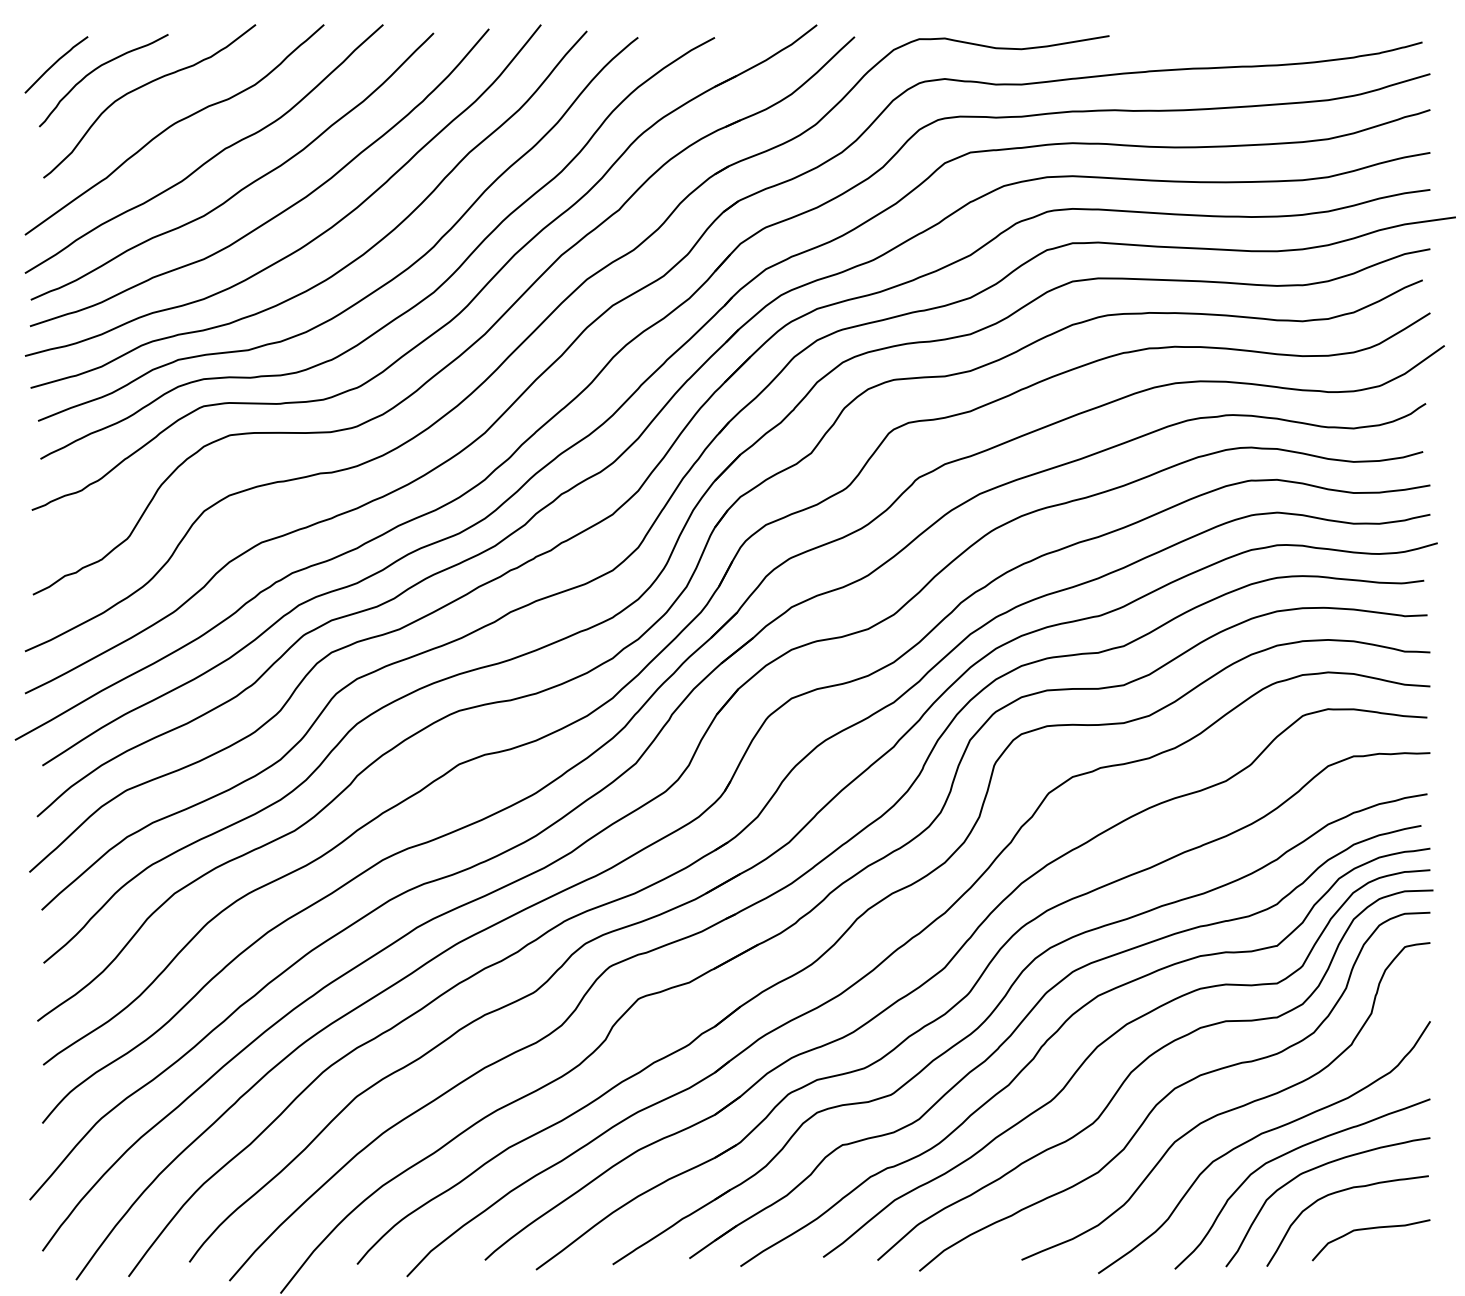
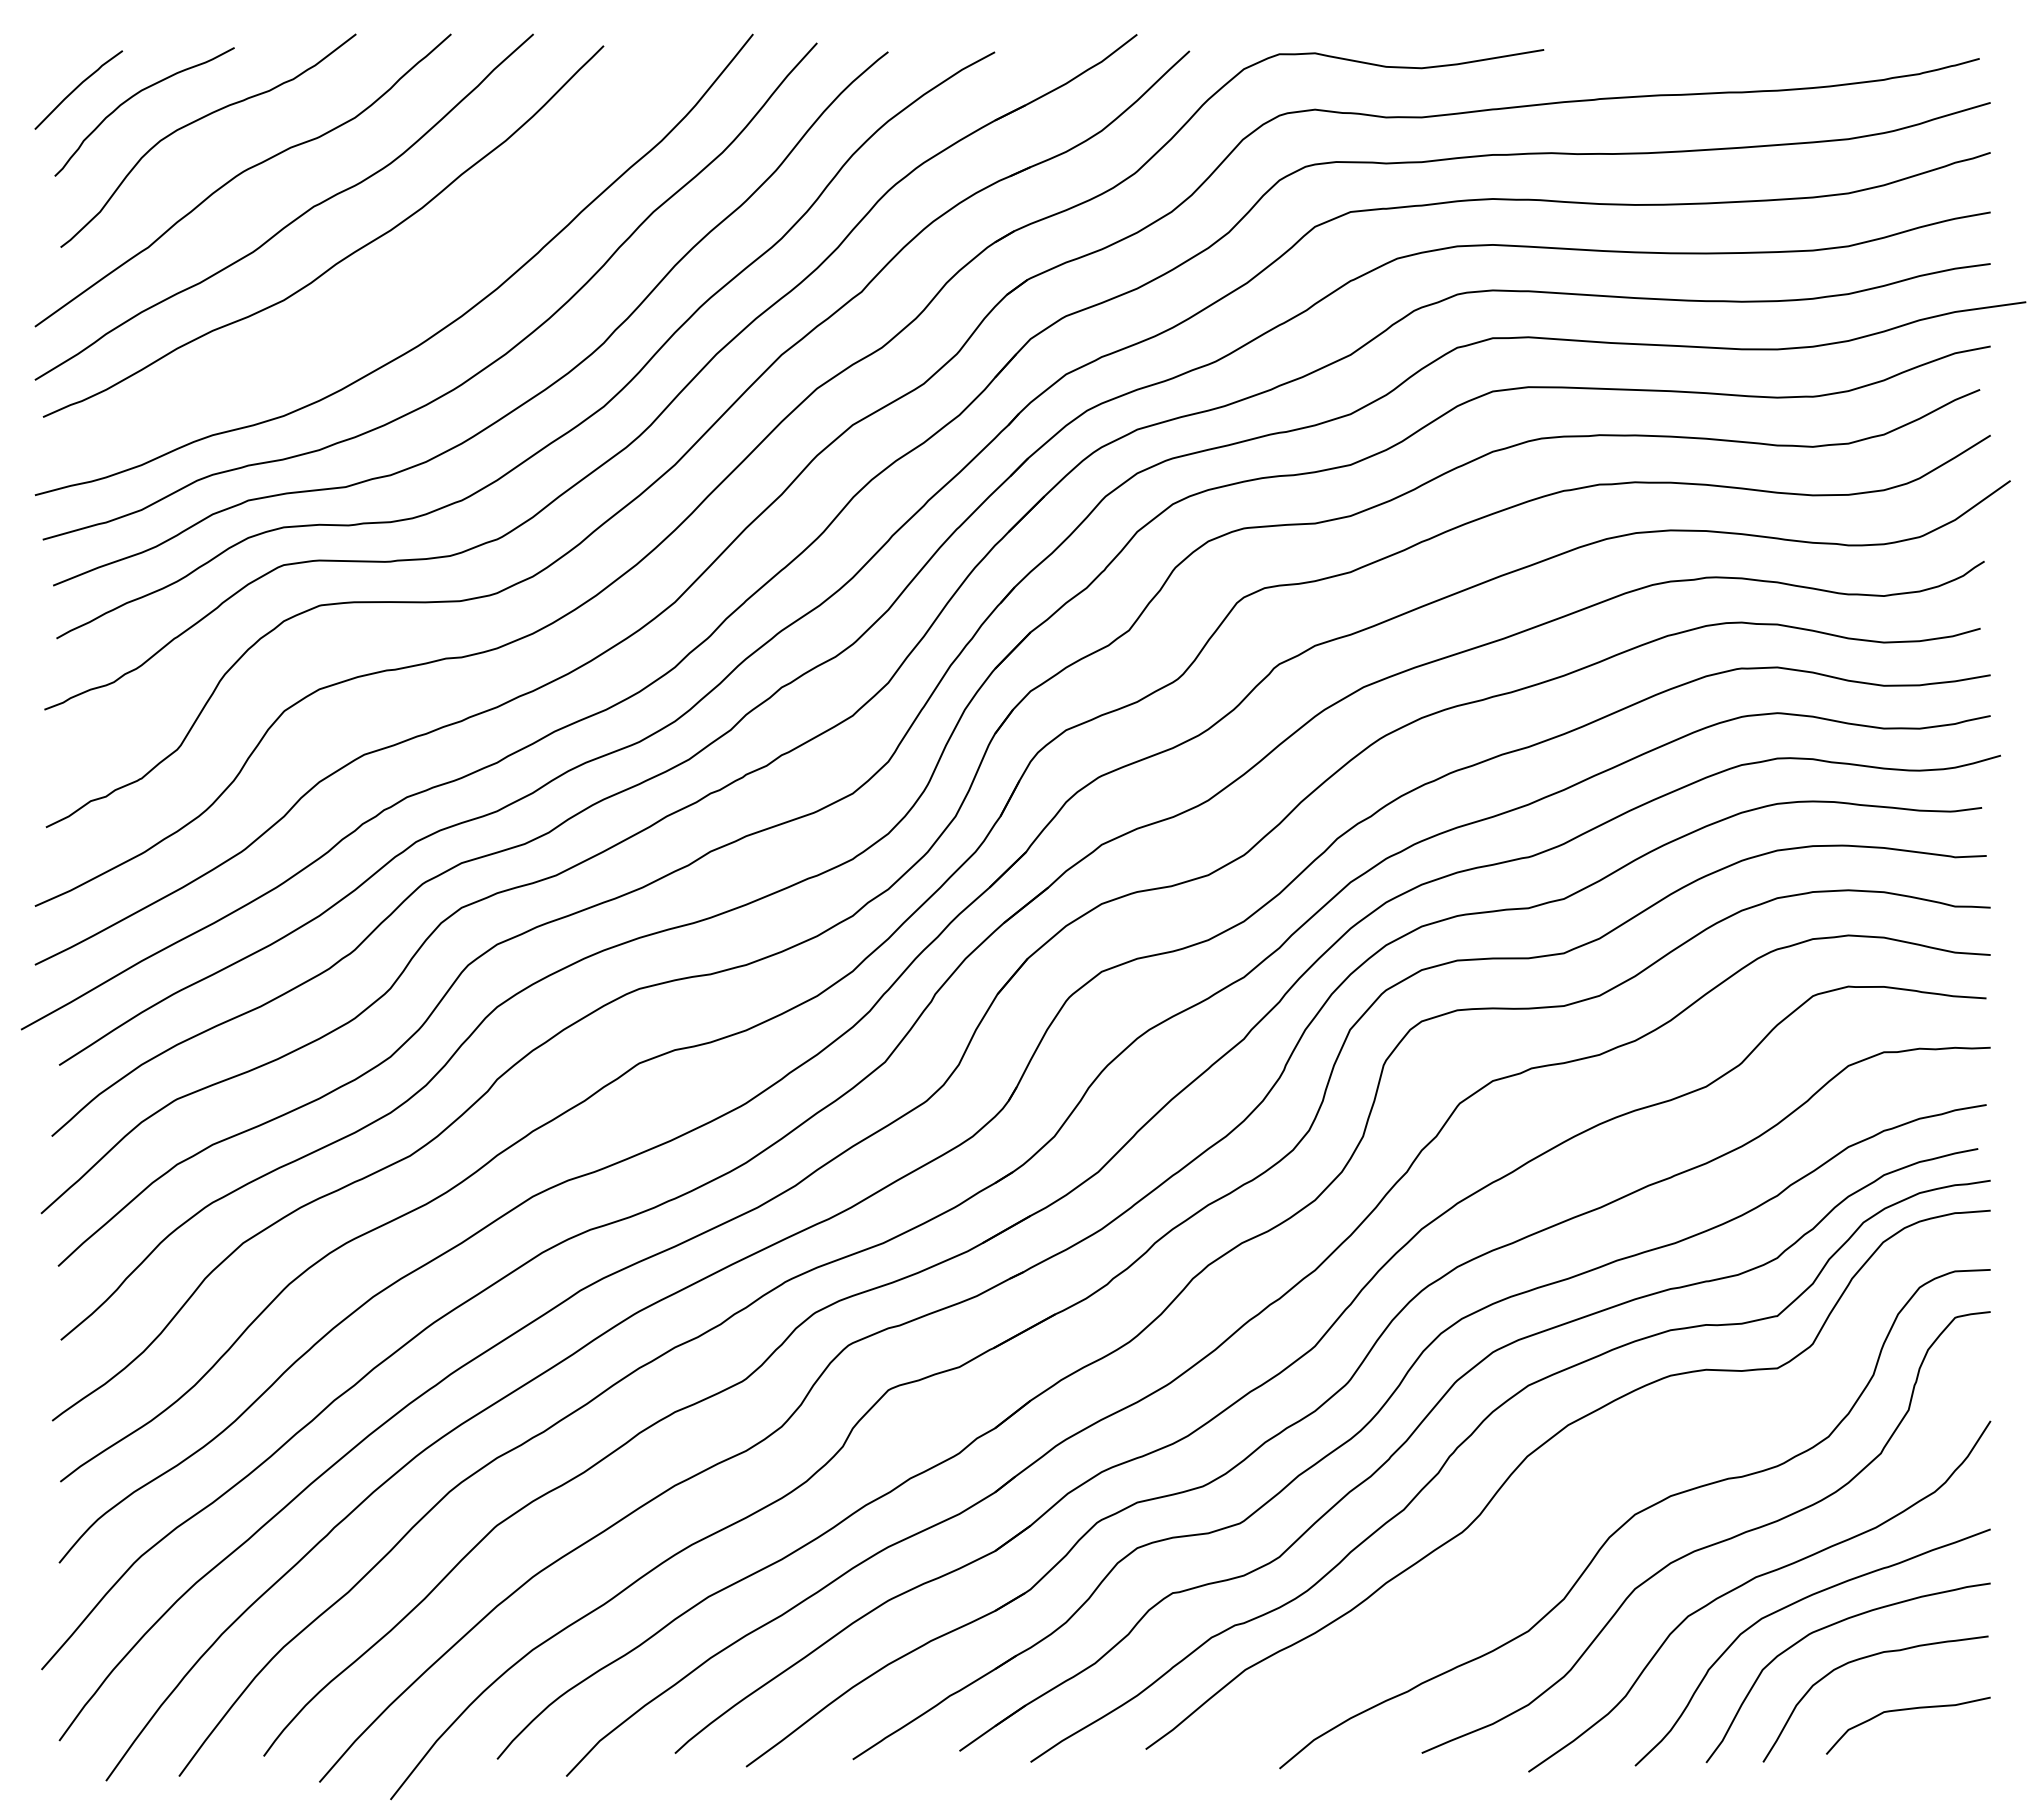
curve: (282, 211) -> (393, 293), removed
curve: (1142, 1063) -> (1590, 1479), removed

